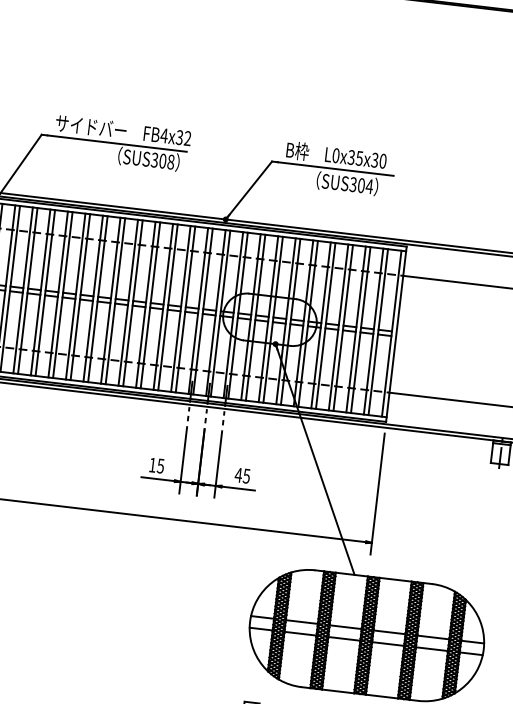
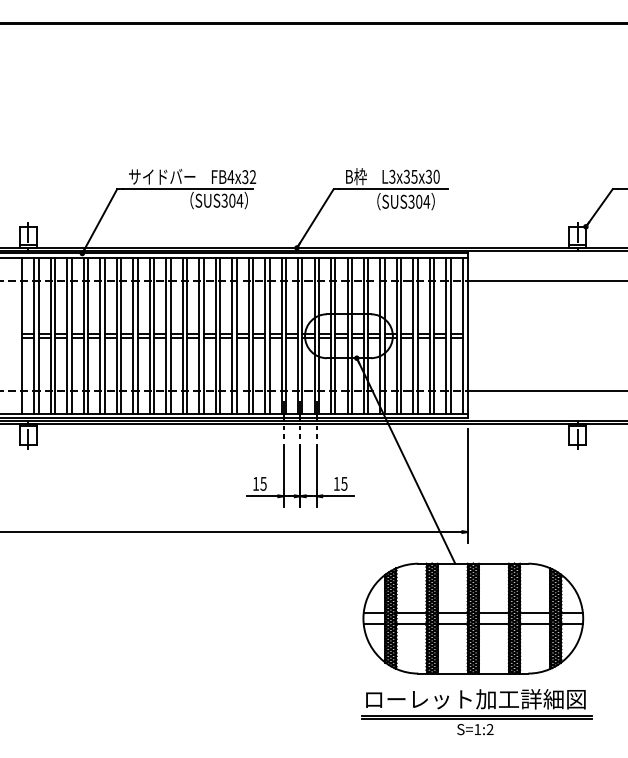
text: (336, 155) -> (392, 176), L0x35x30 -> L3x35x30
text: (170, 161) -> (239, 200), SUS308 -> SUS304
text: (238, 474) -> (336, 483), 45 -> 15

